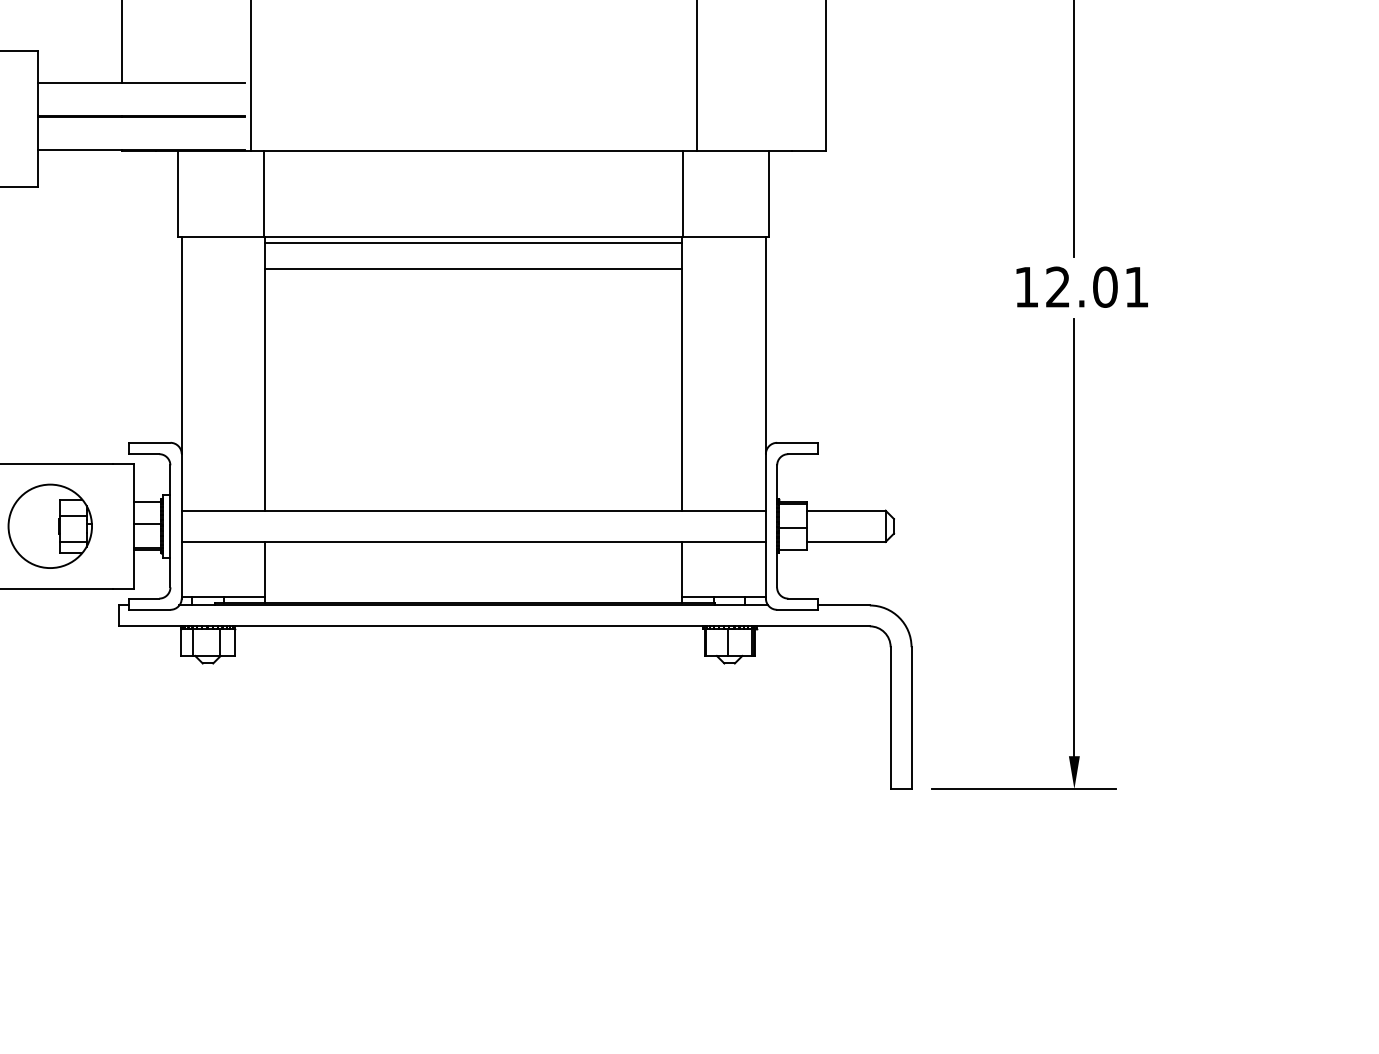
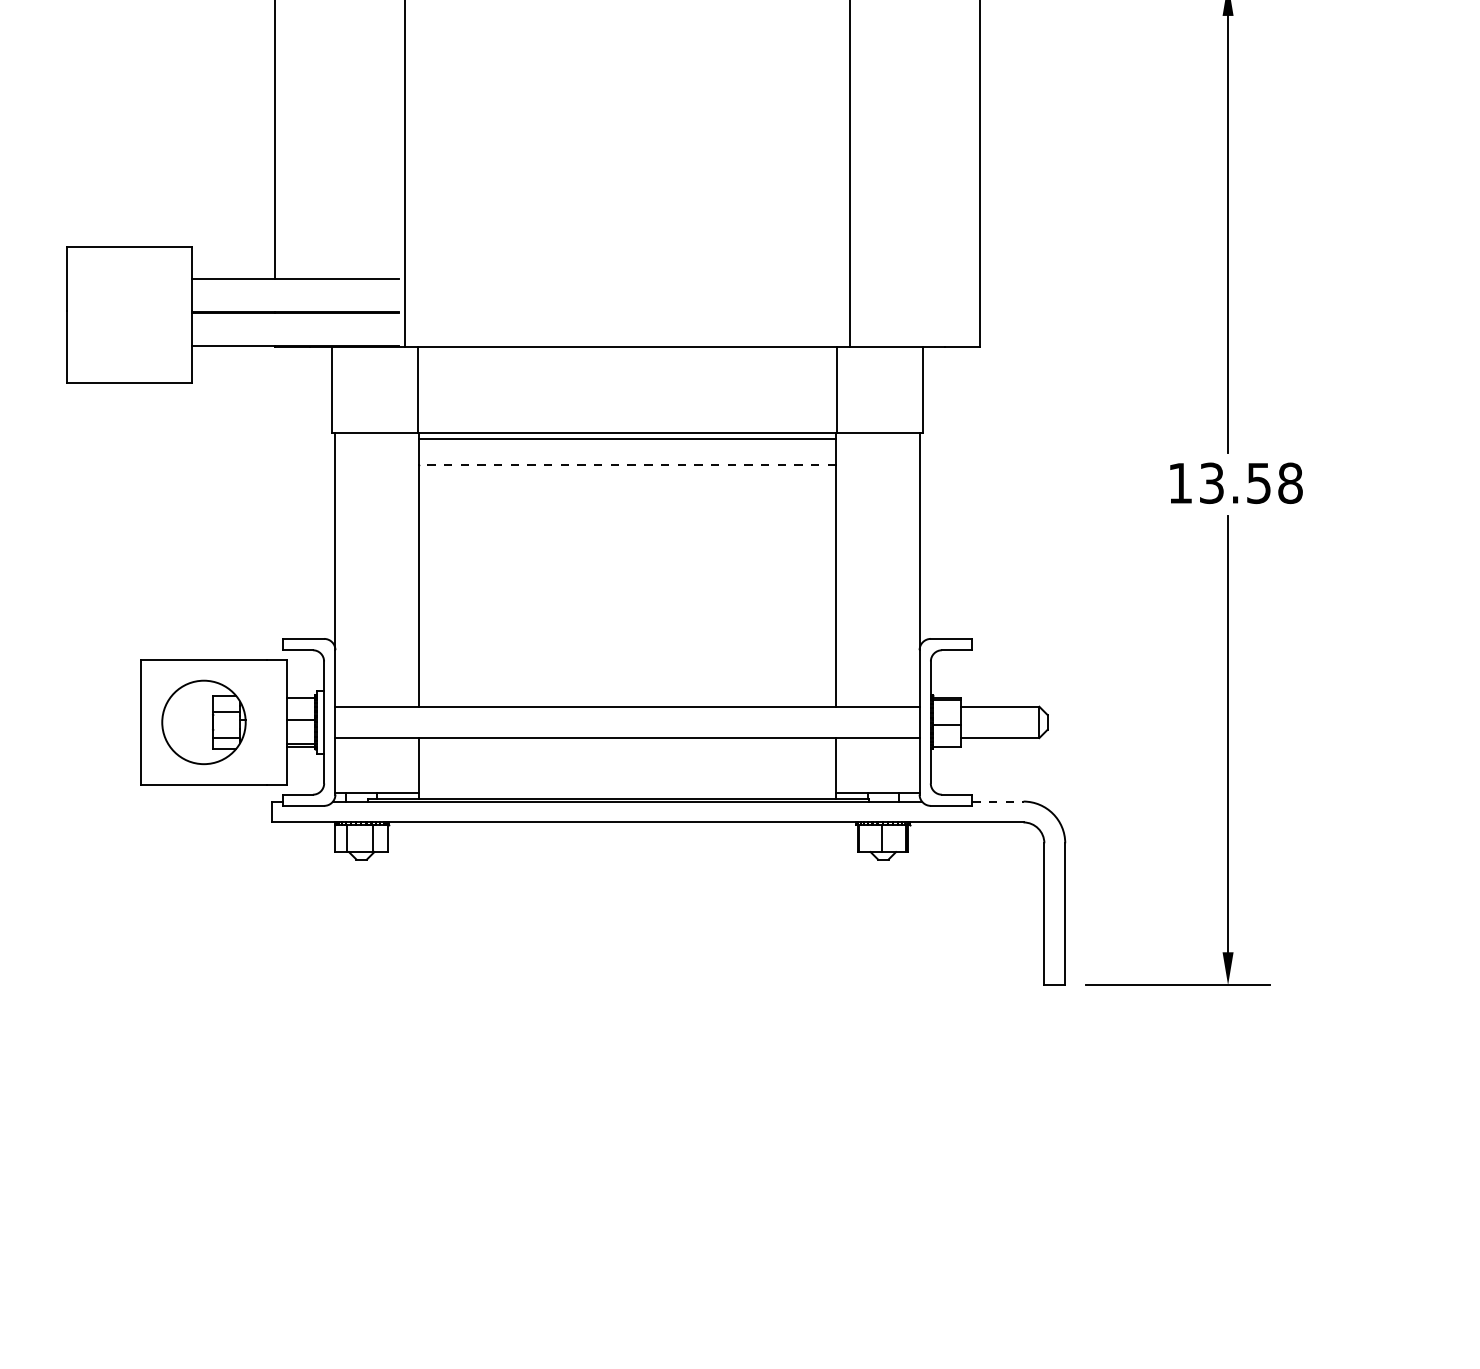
line: (473, 269) -> (627, 465), solid -> dashed
text: (1096, 287) -> (1250, 483), 12.01 -> 13.58
line: (843, 605) -> (997, 801), solid -> dashed

